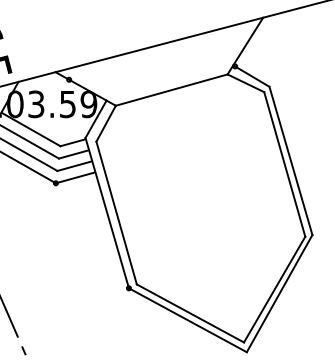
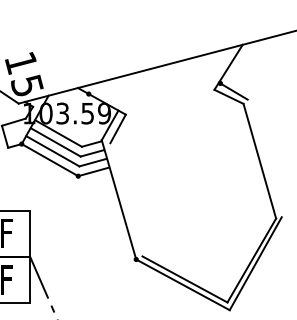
line: (170, 89) -> (169, 101), removed
line: (290, 160) -> (264, 158), removed
line: (116, 212) -> (126, 199), removed

